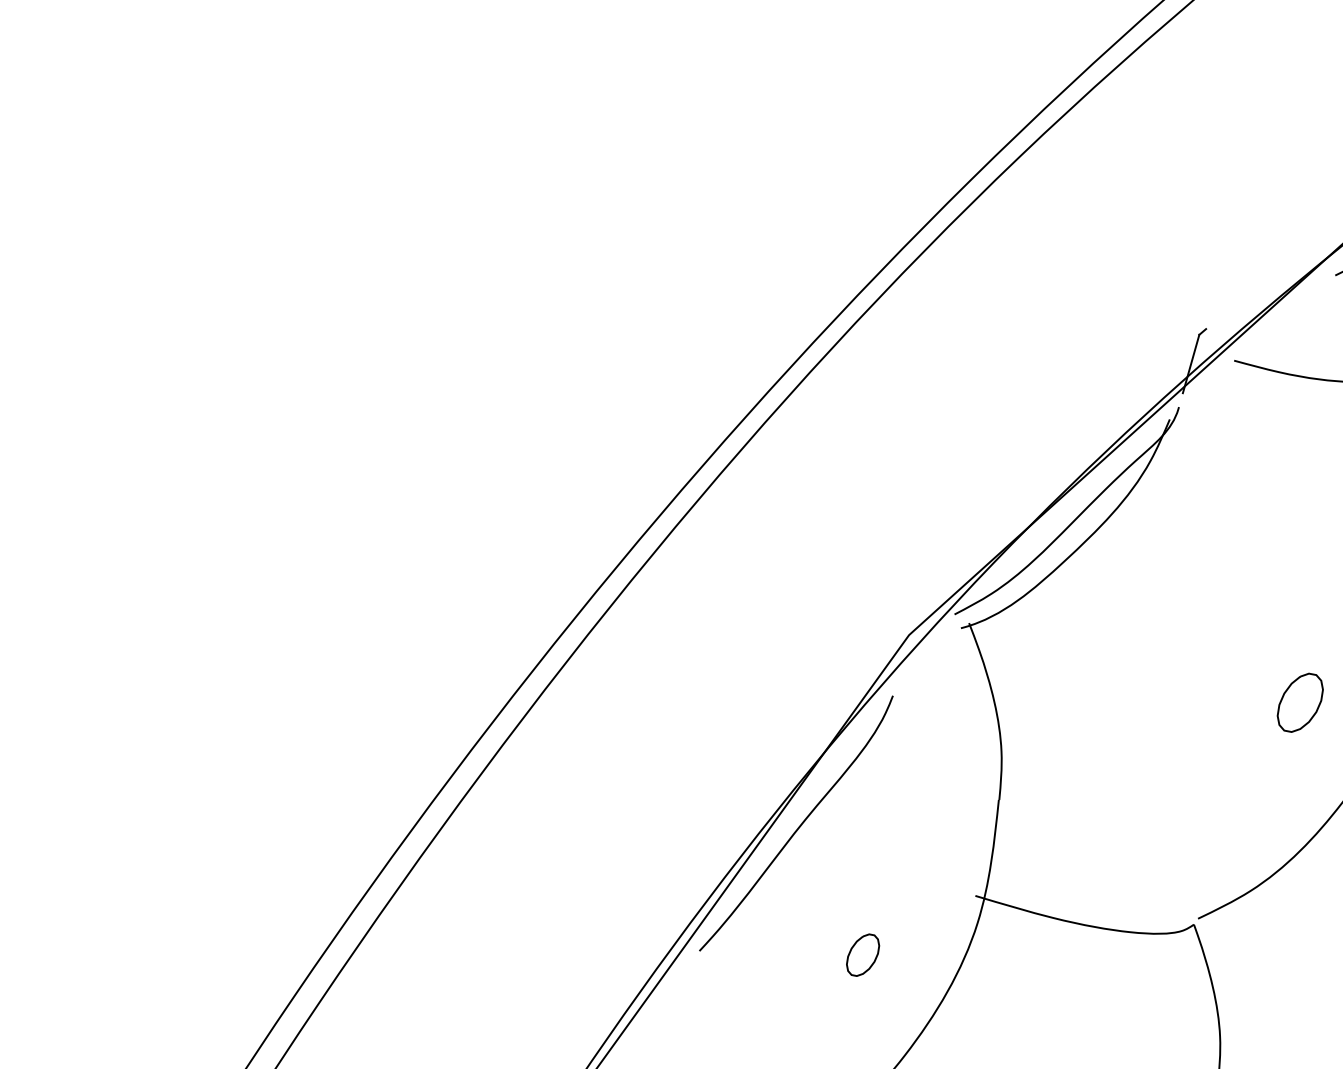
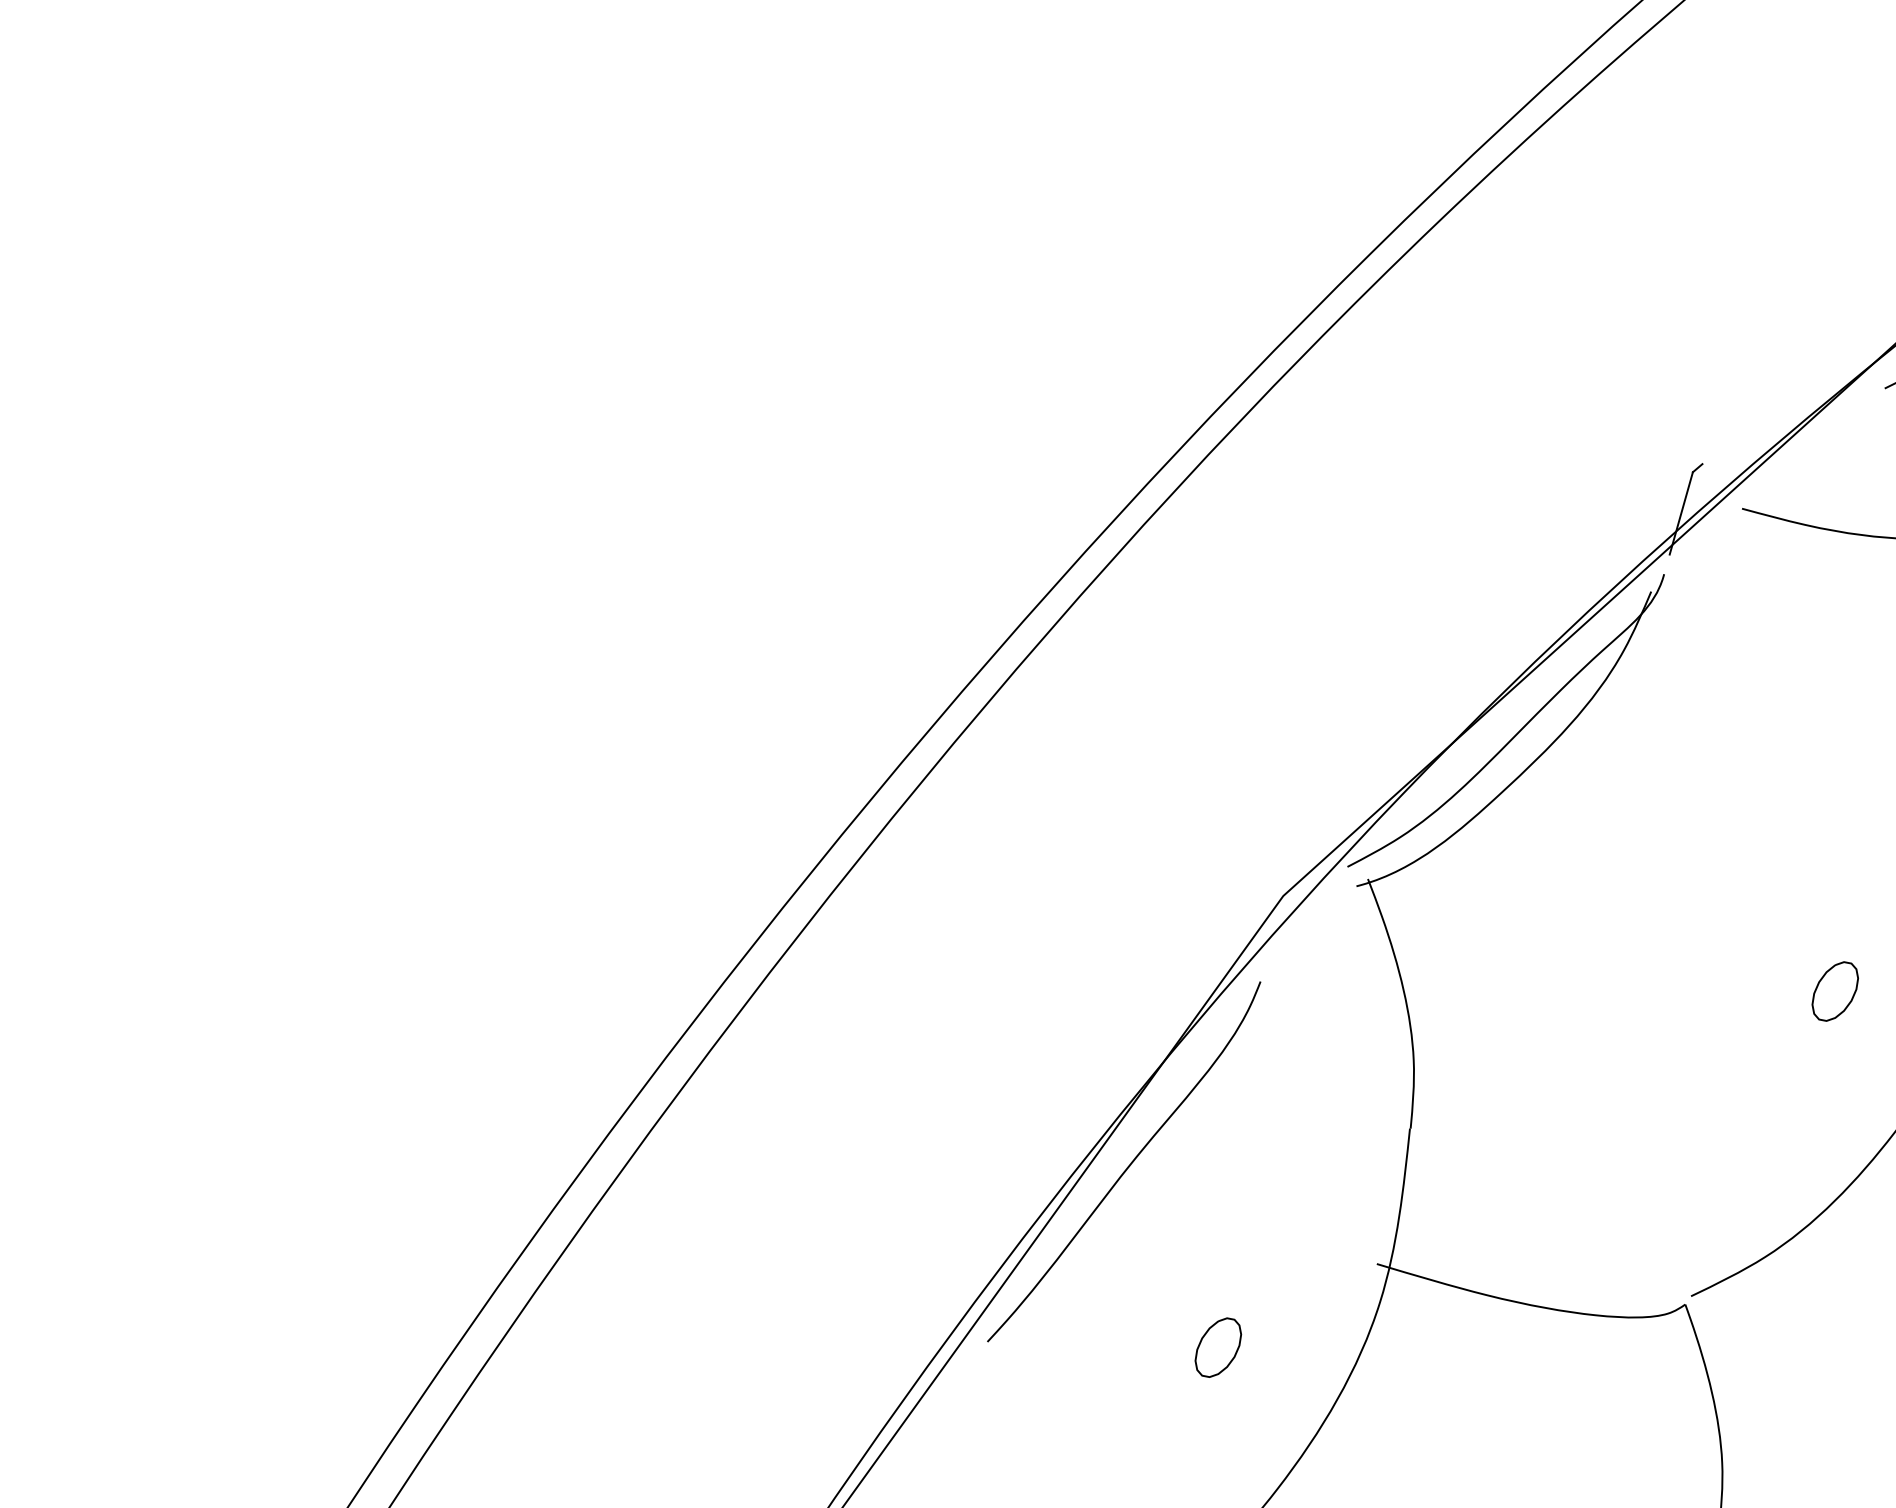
part: (1299, 702) -> (1834, 991), size x0.71

